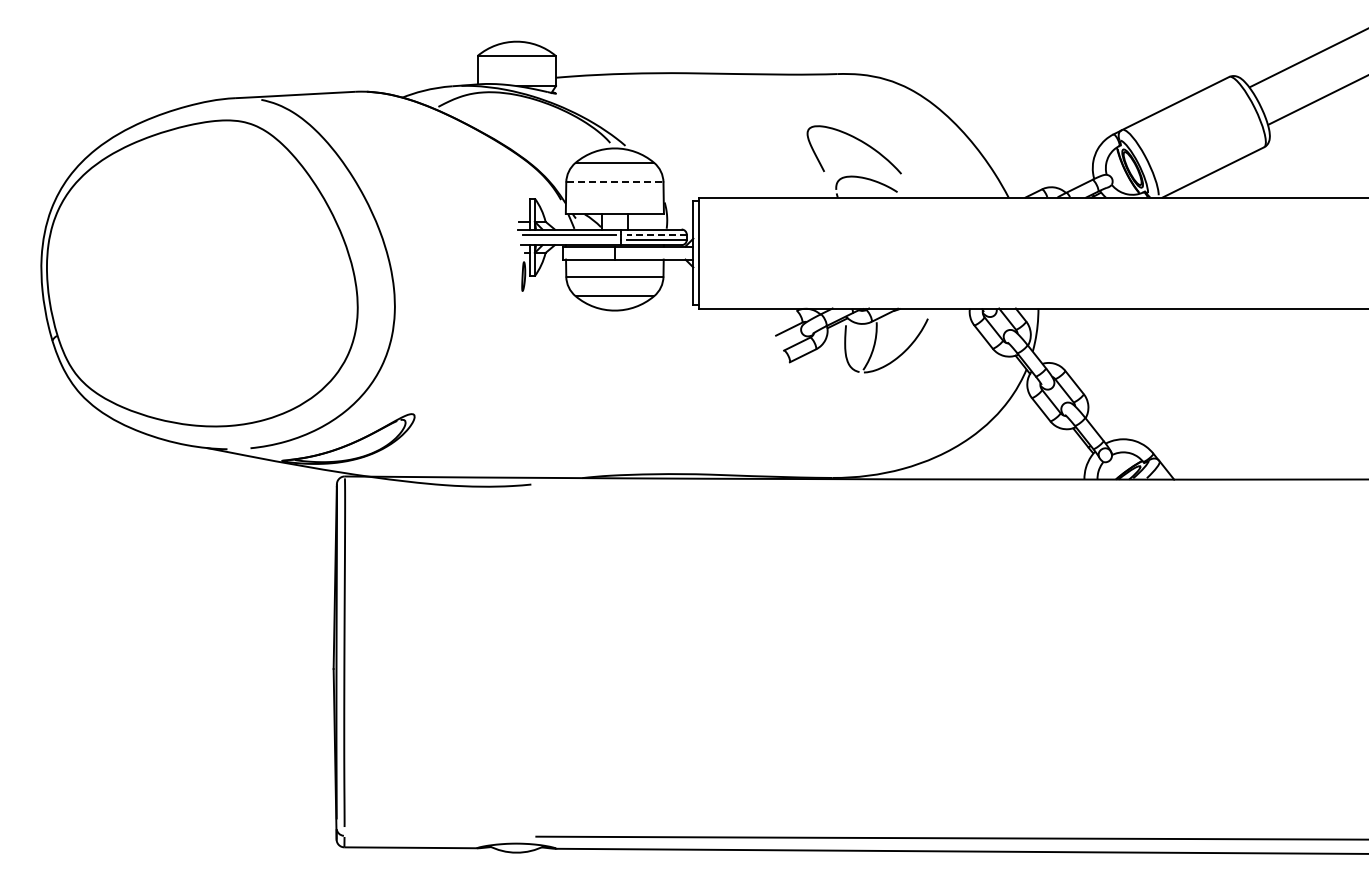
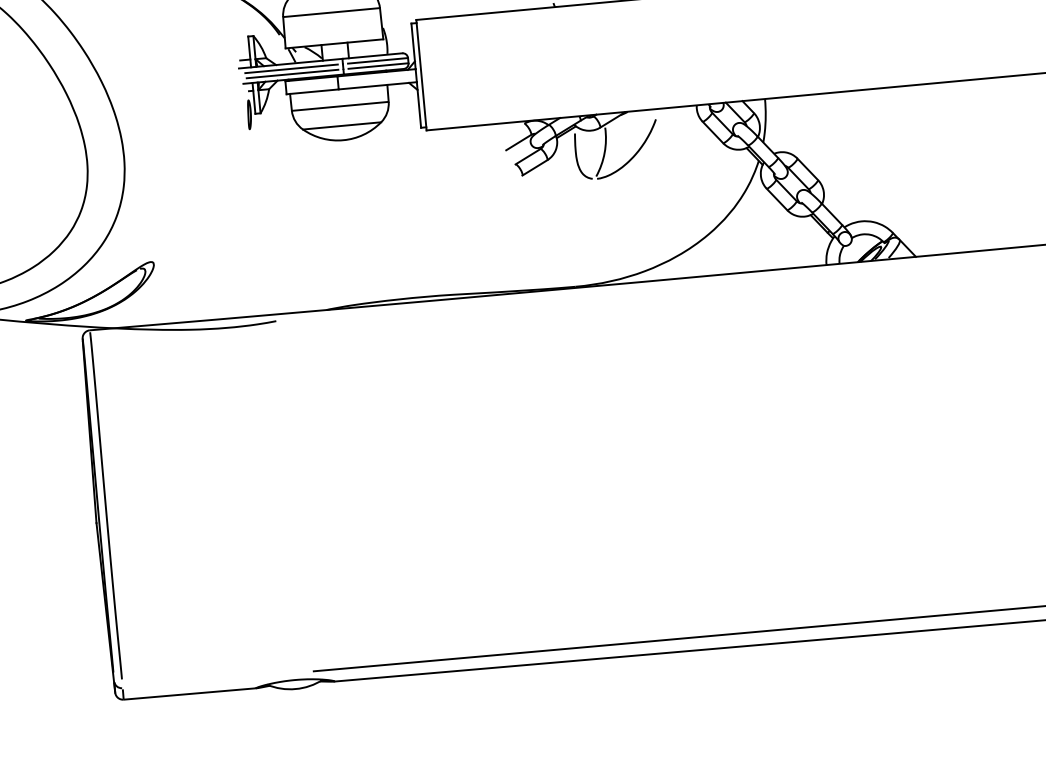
line: (615, 182) -> (332, 12), dashed -> solid
line: (656, 234) -> (377, 60), dashed -> solid
line: (570, 239) -> (292, 73), added

